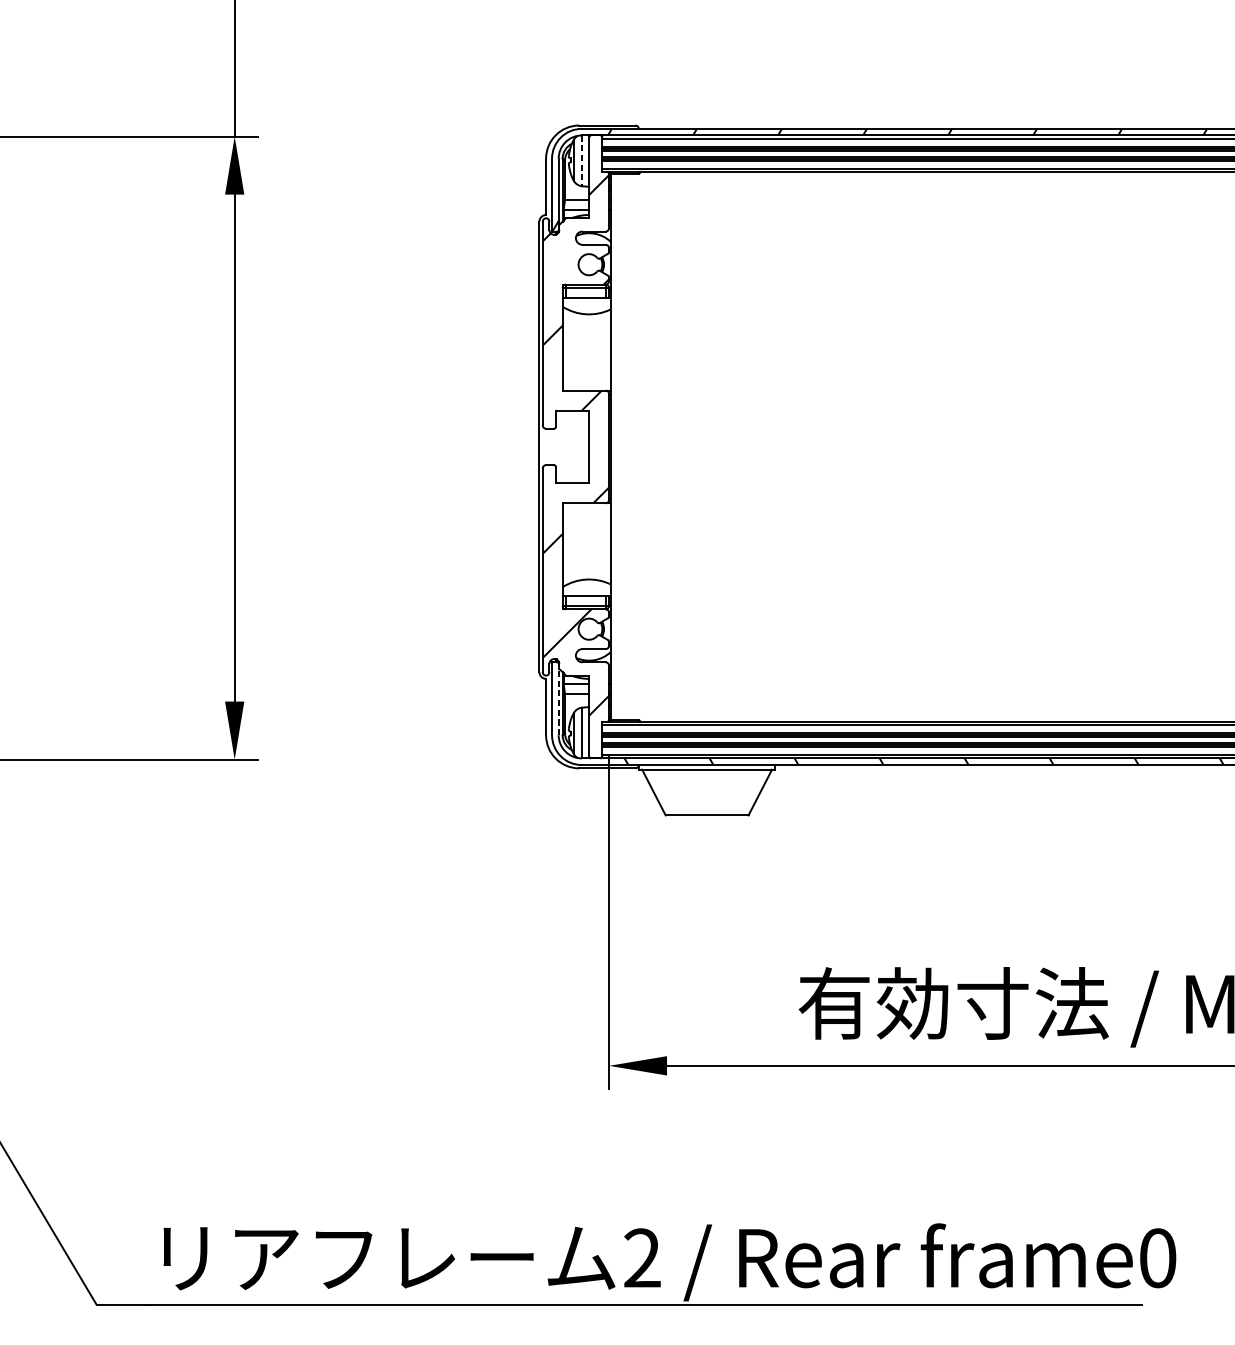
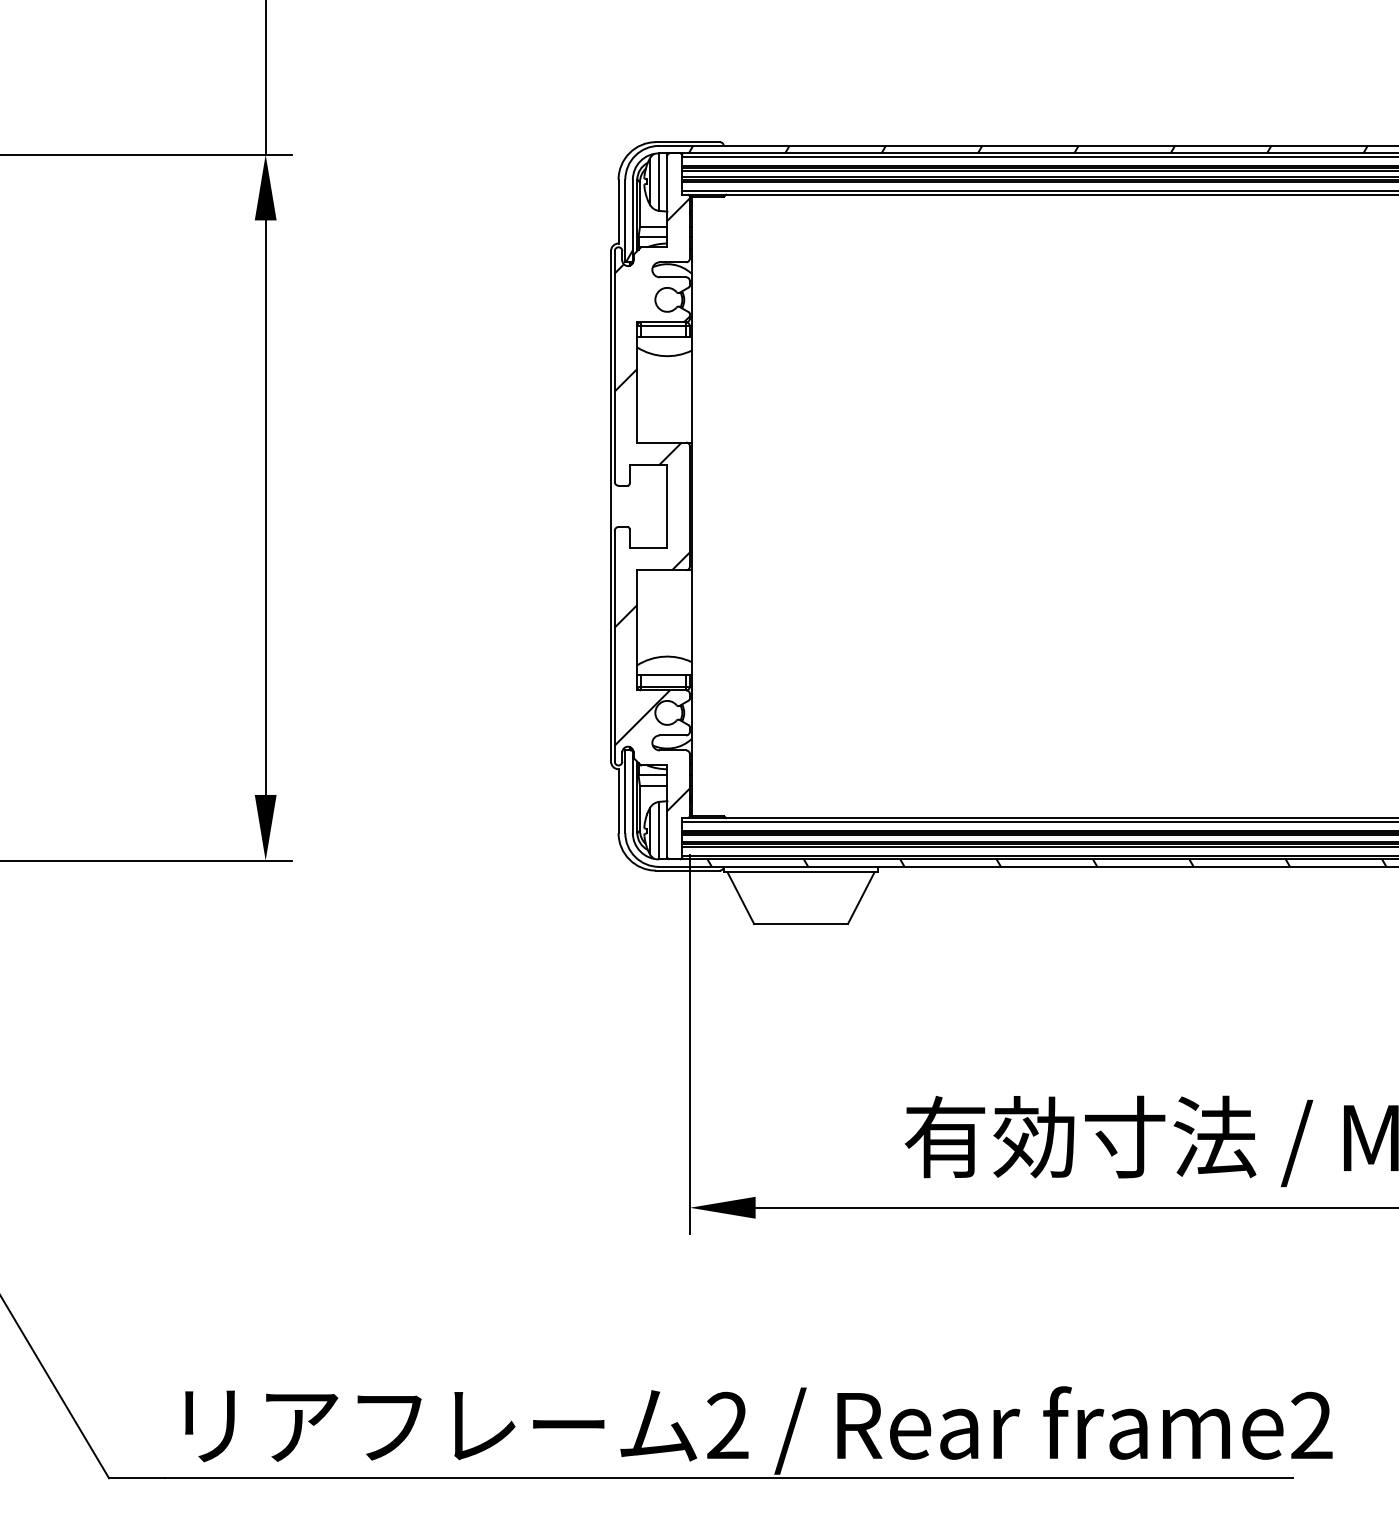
line: (582, 161) -> (659, 182), dashed -> solid
line: (558, 698) -> (632, 791), dashed -> solid
text: (1157, 1257) -> (1311, 1425), frame0 -> frame2

